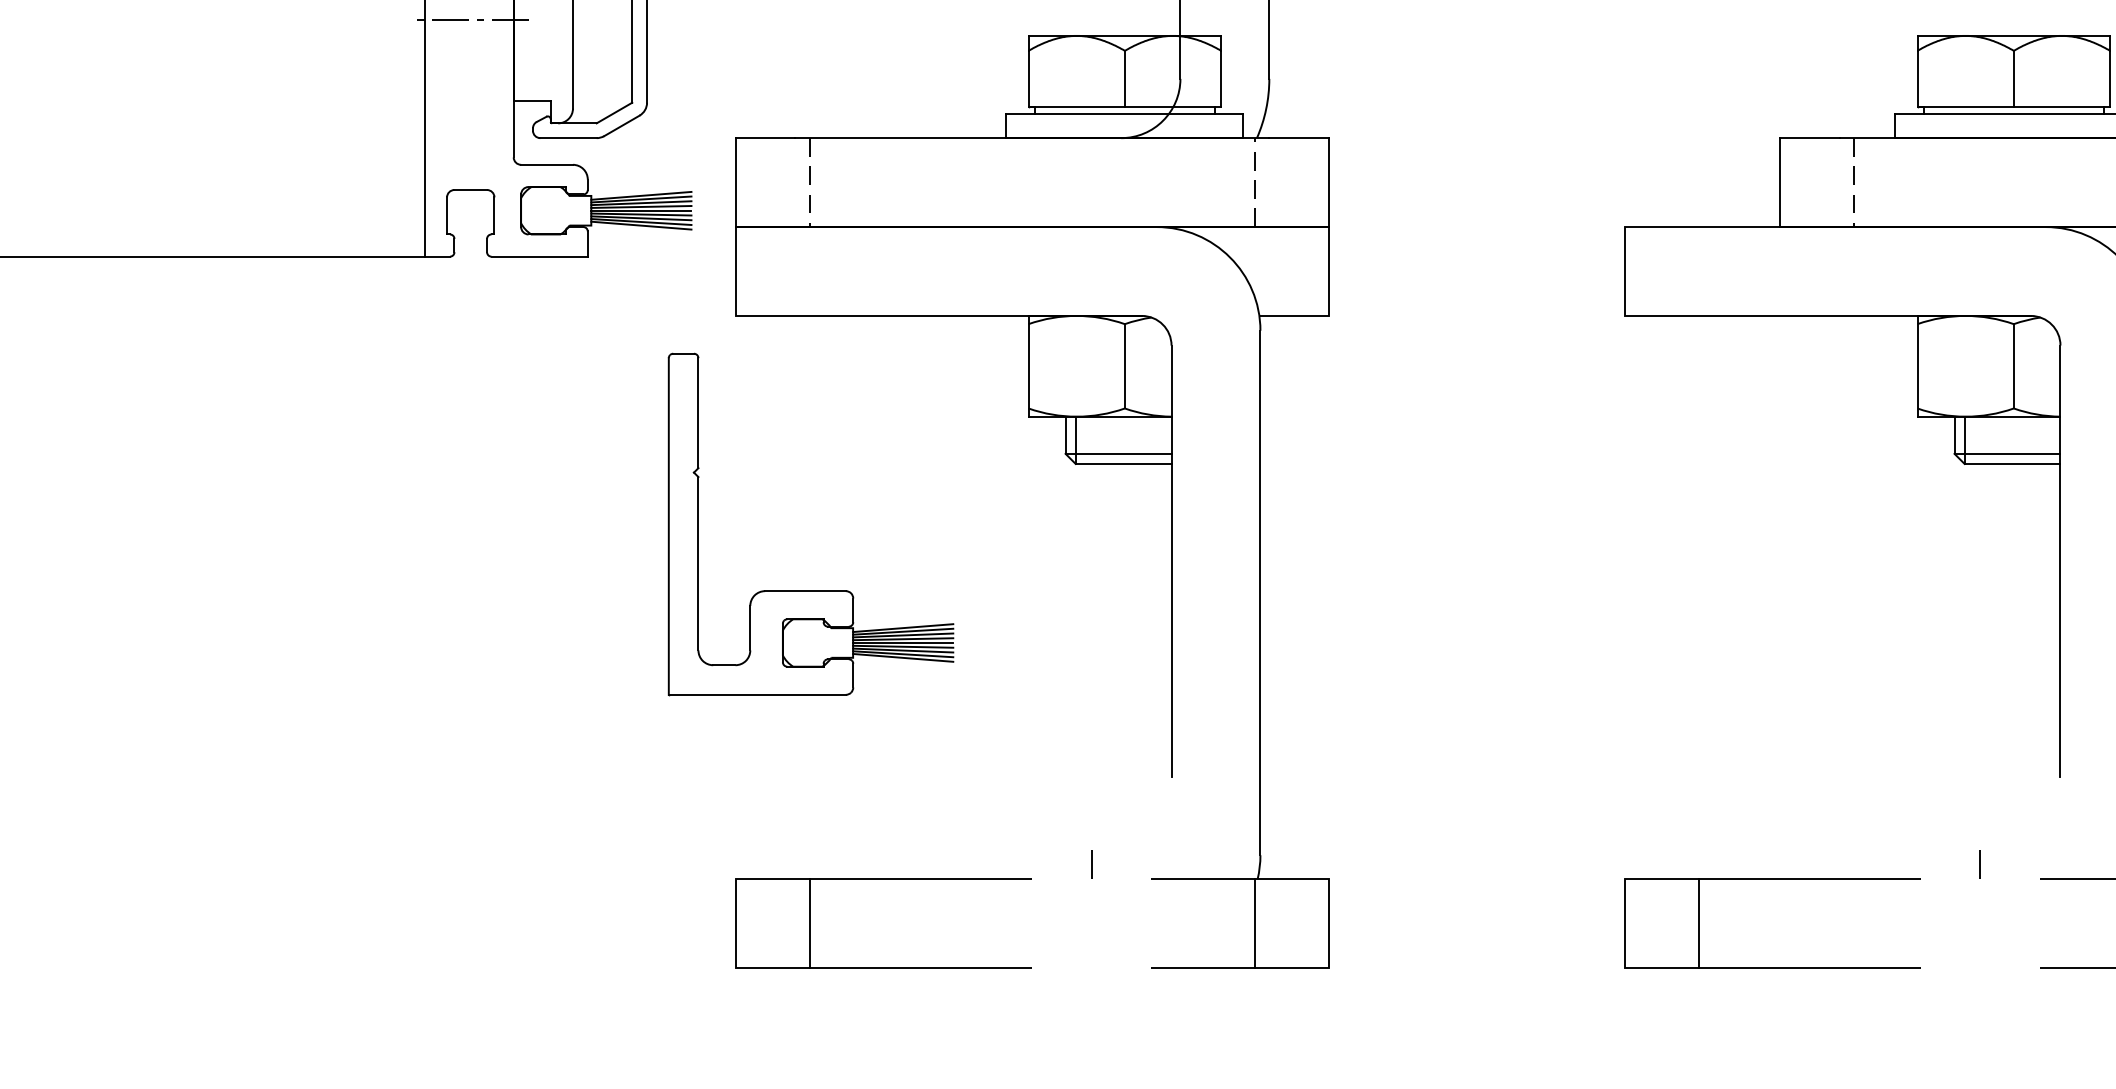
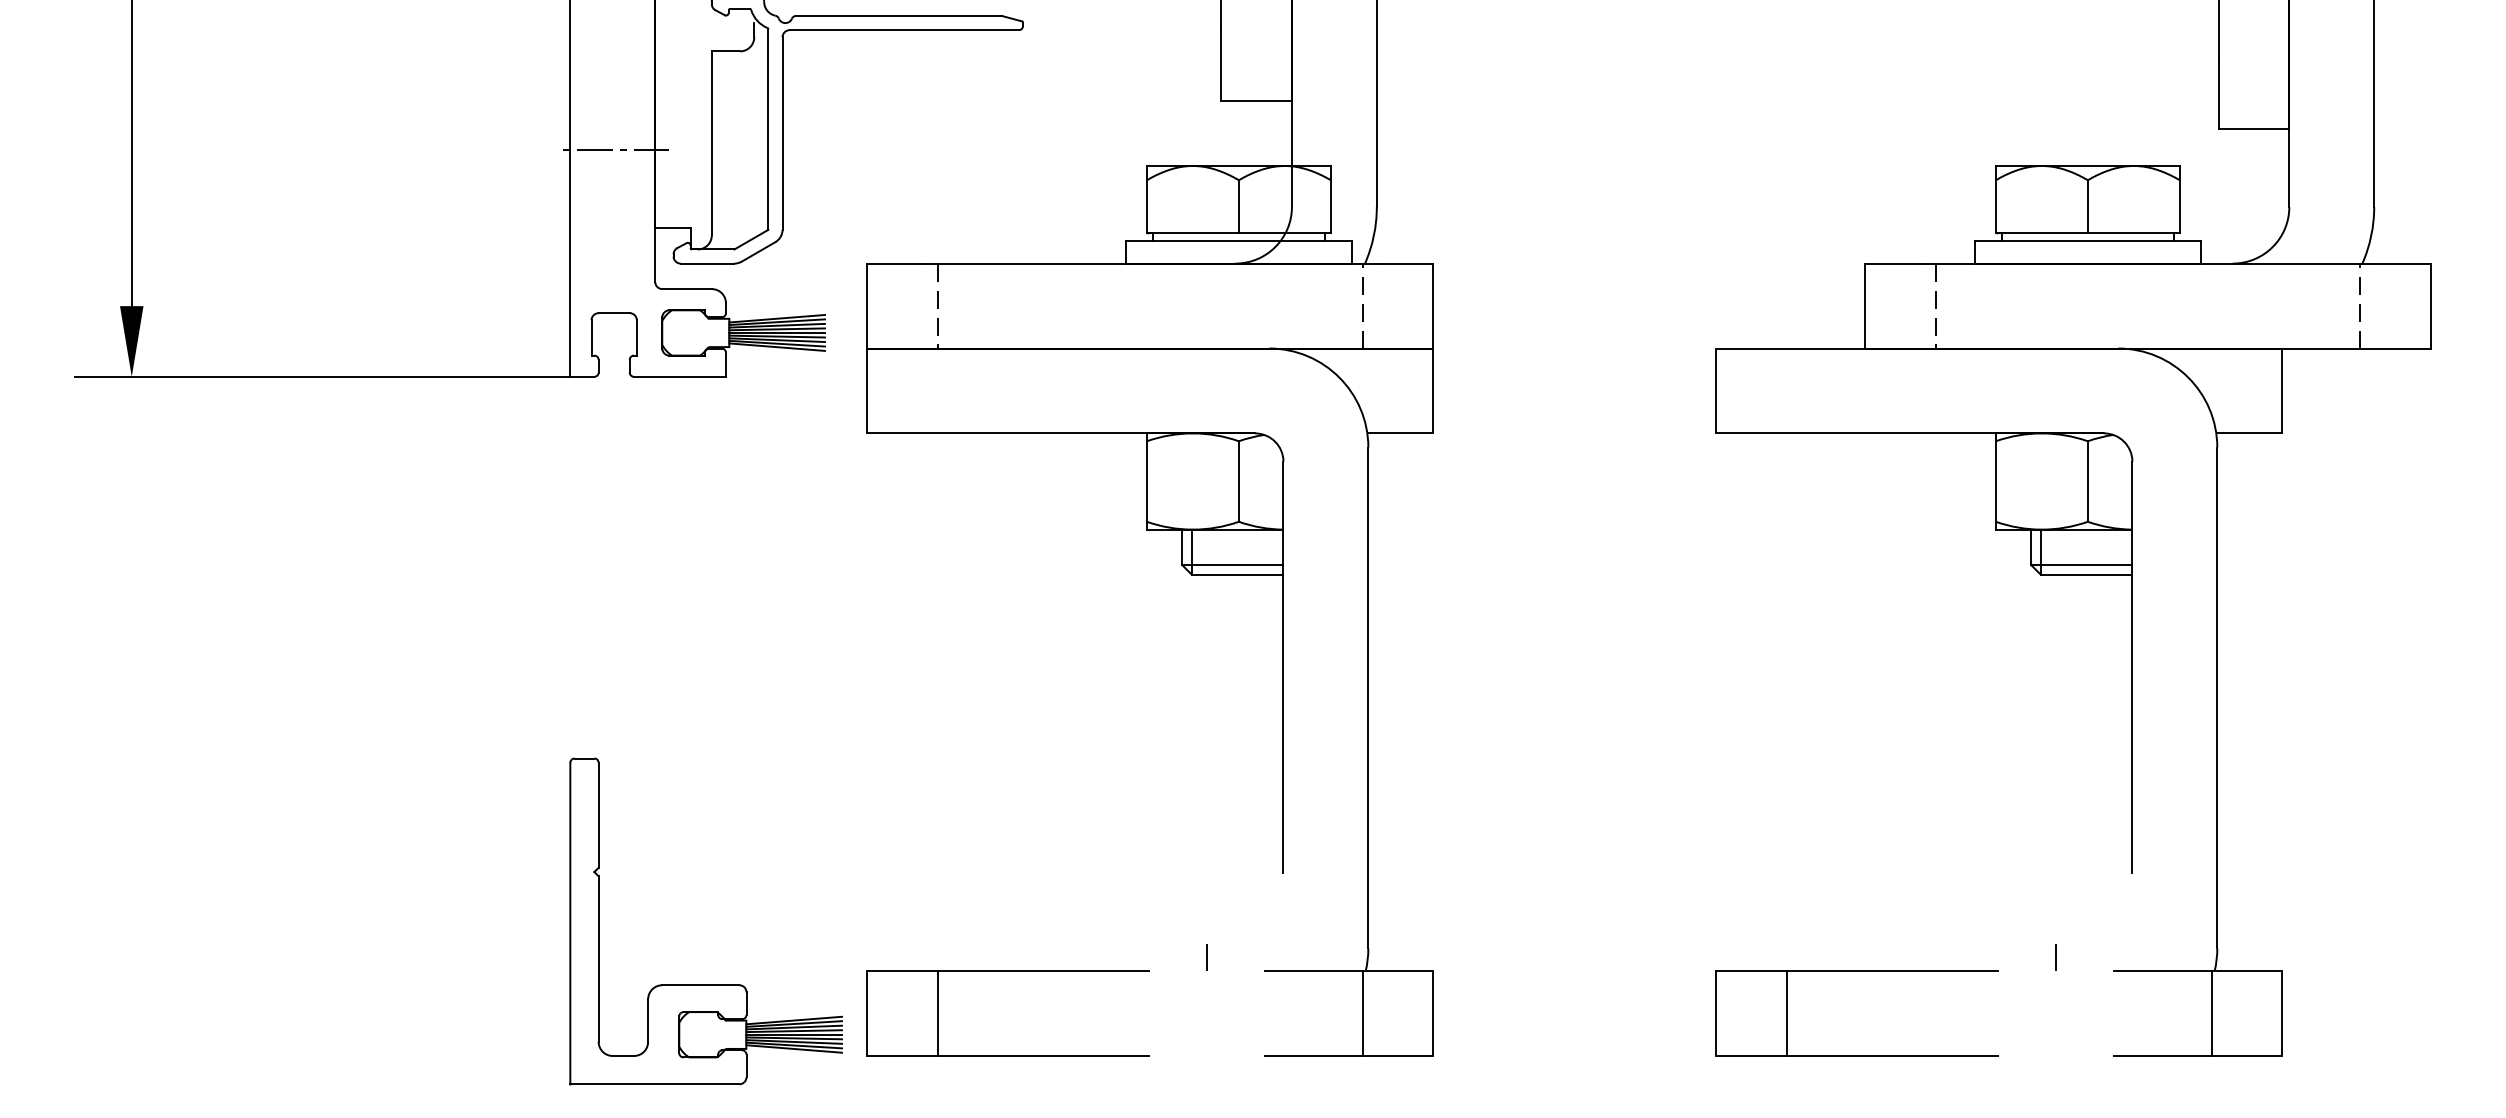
part: (810, 590) -> (705, 984), moved

